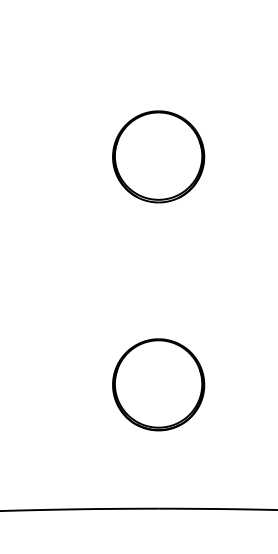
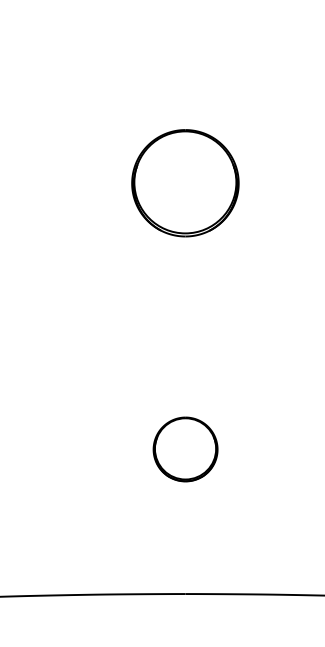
part: (158, 384) -> (185, 449), size x0.6

